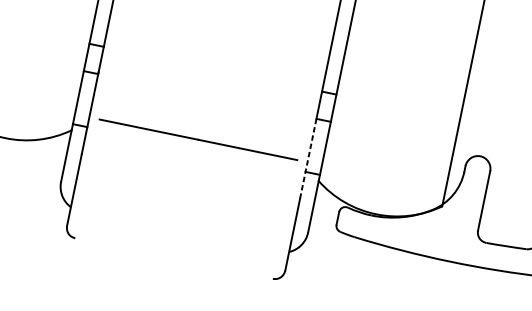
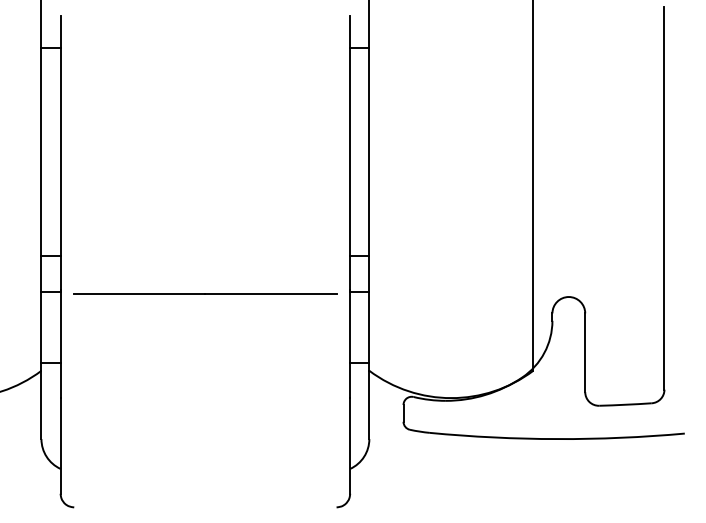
line: (198, 139) -> (205, 293), moved
line: (308, 157) -> (350, 343), dashed -> solid

